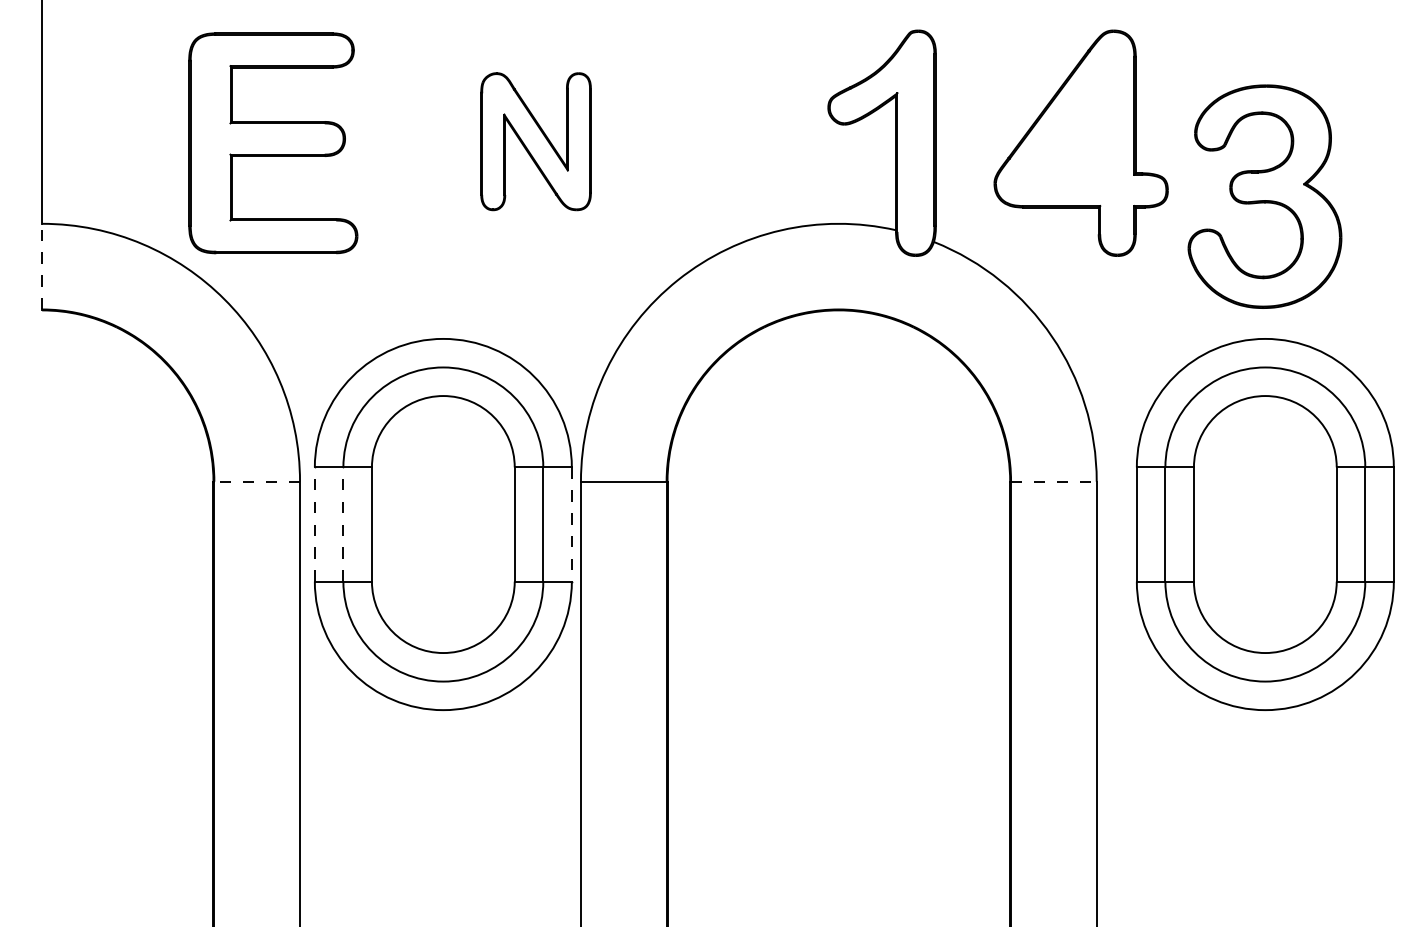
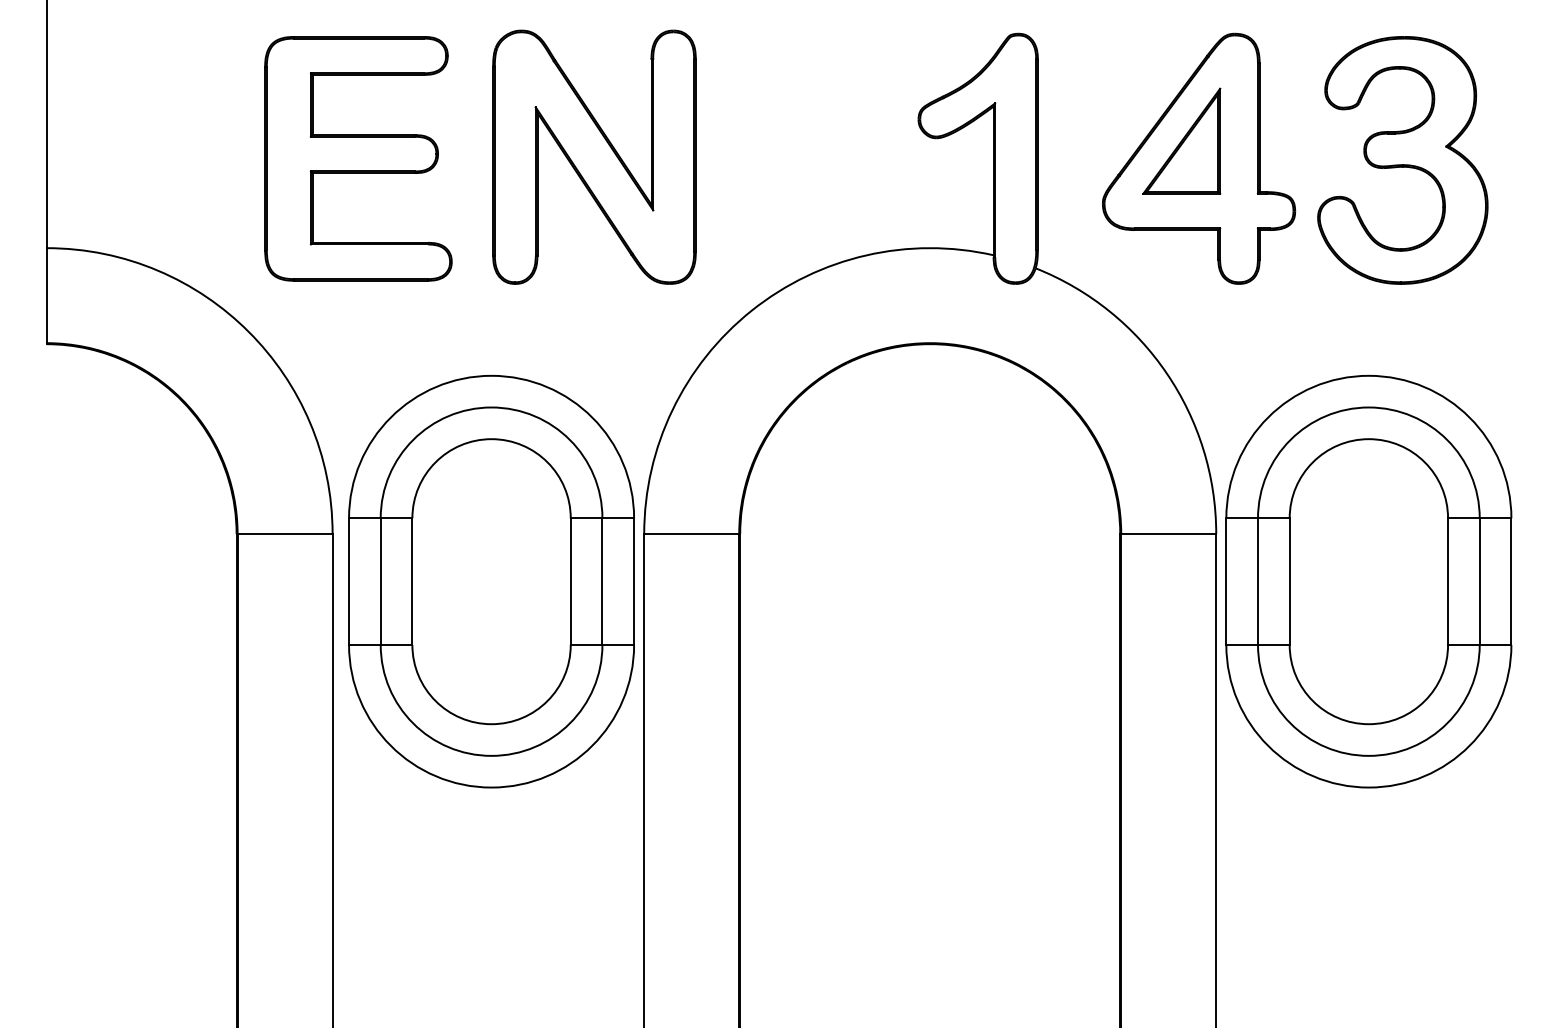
part: (1065, 127) -> (1181, 141), added
part: (535, 141) -> (593, 156), size x1.67
part: (273, 143) -> (358, 159), moved
part: (1264, 196) -> (1402, 160), moved
line: (42, 266) -> (46, 295), dashed -> solid
line: (257, 481) -> (285, 533), dashed -> solid
line: (1053, 481) -> (1168, 533), dashed -> solid
line: (314, 524) -> (348, 581), dashed -> solid
line: (343, 524) -> (380, 581), dashed -> solid
part: (1265, 524) -> (1369, 581), moved
line: (571, 525) -> (633, 582), dashed -> solid

